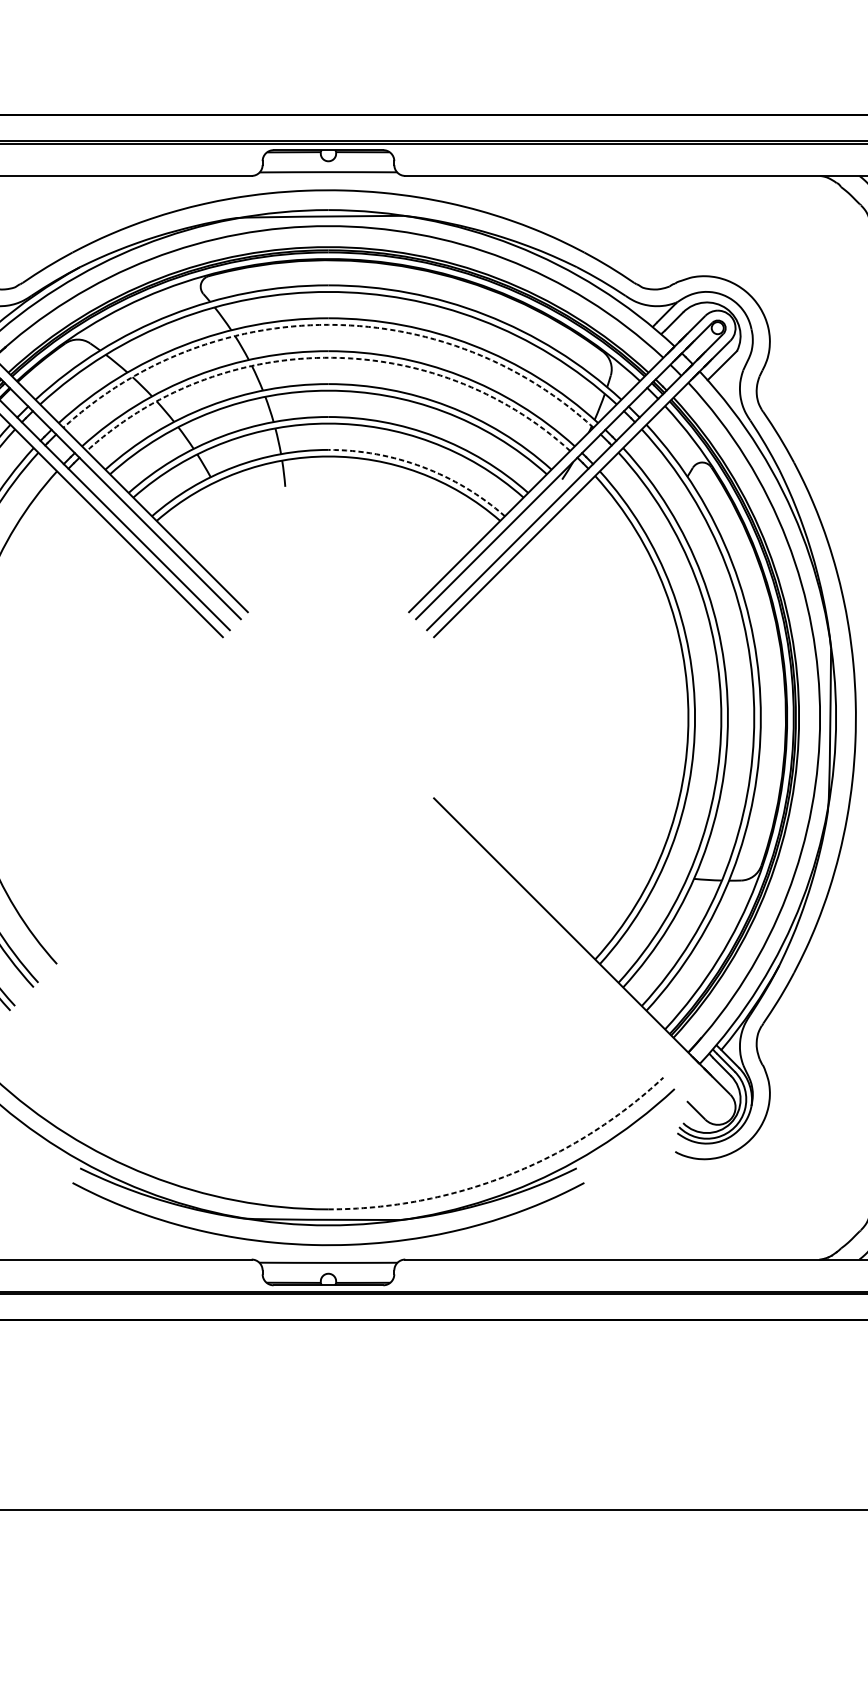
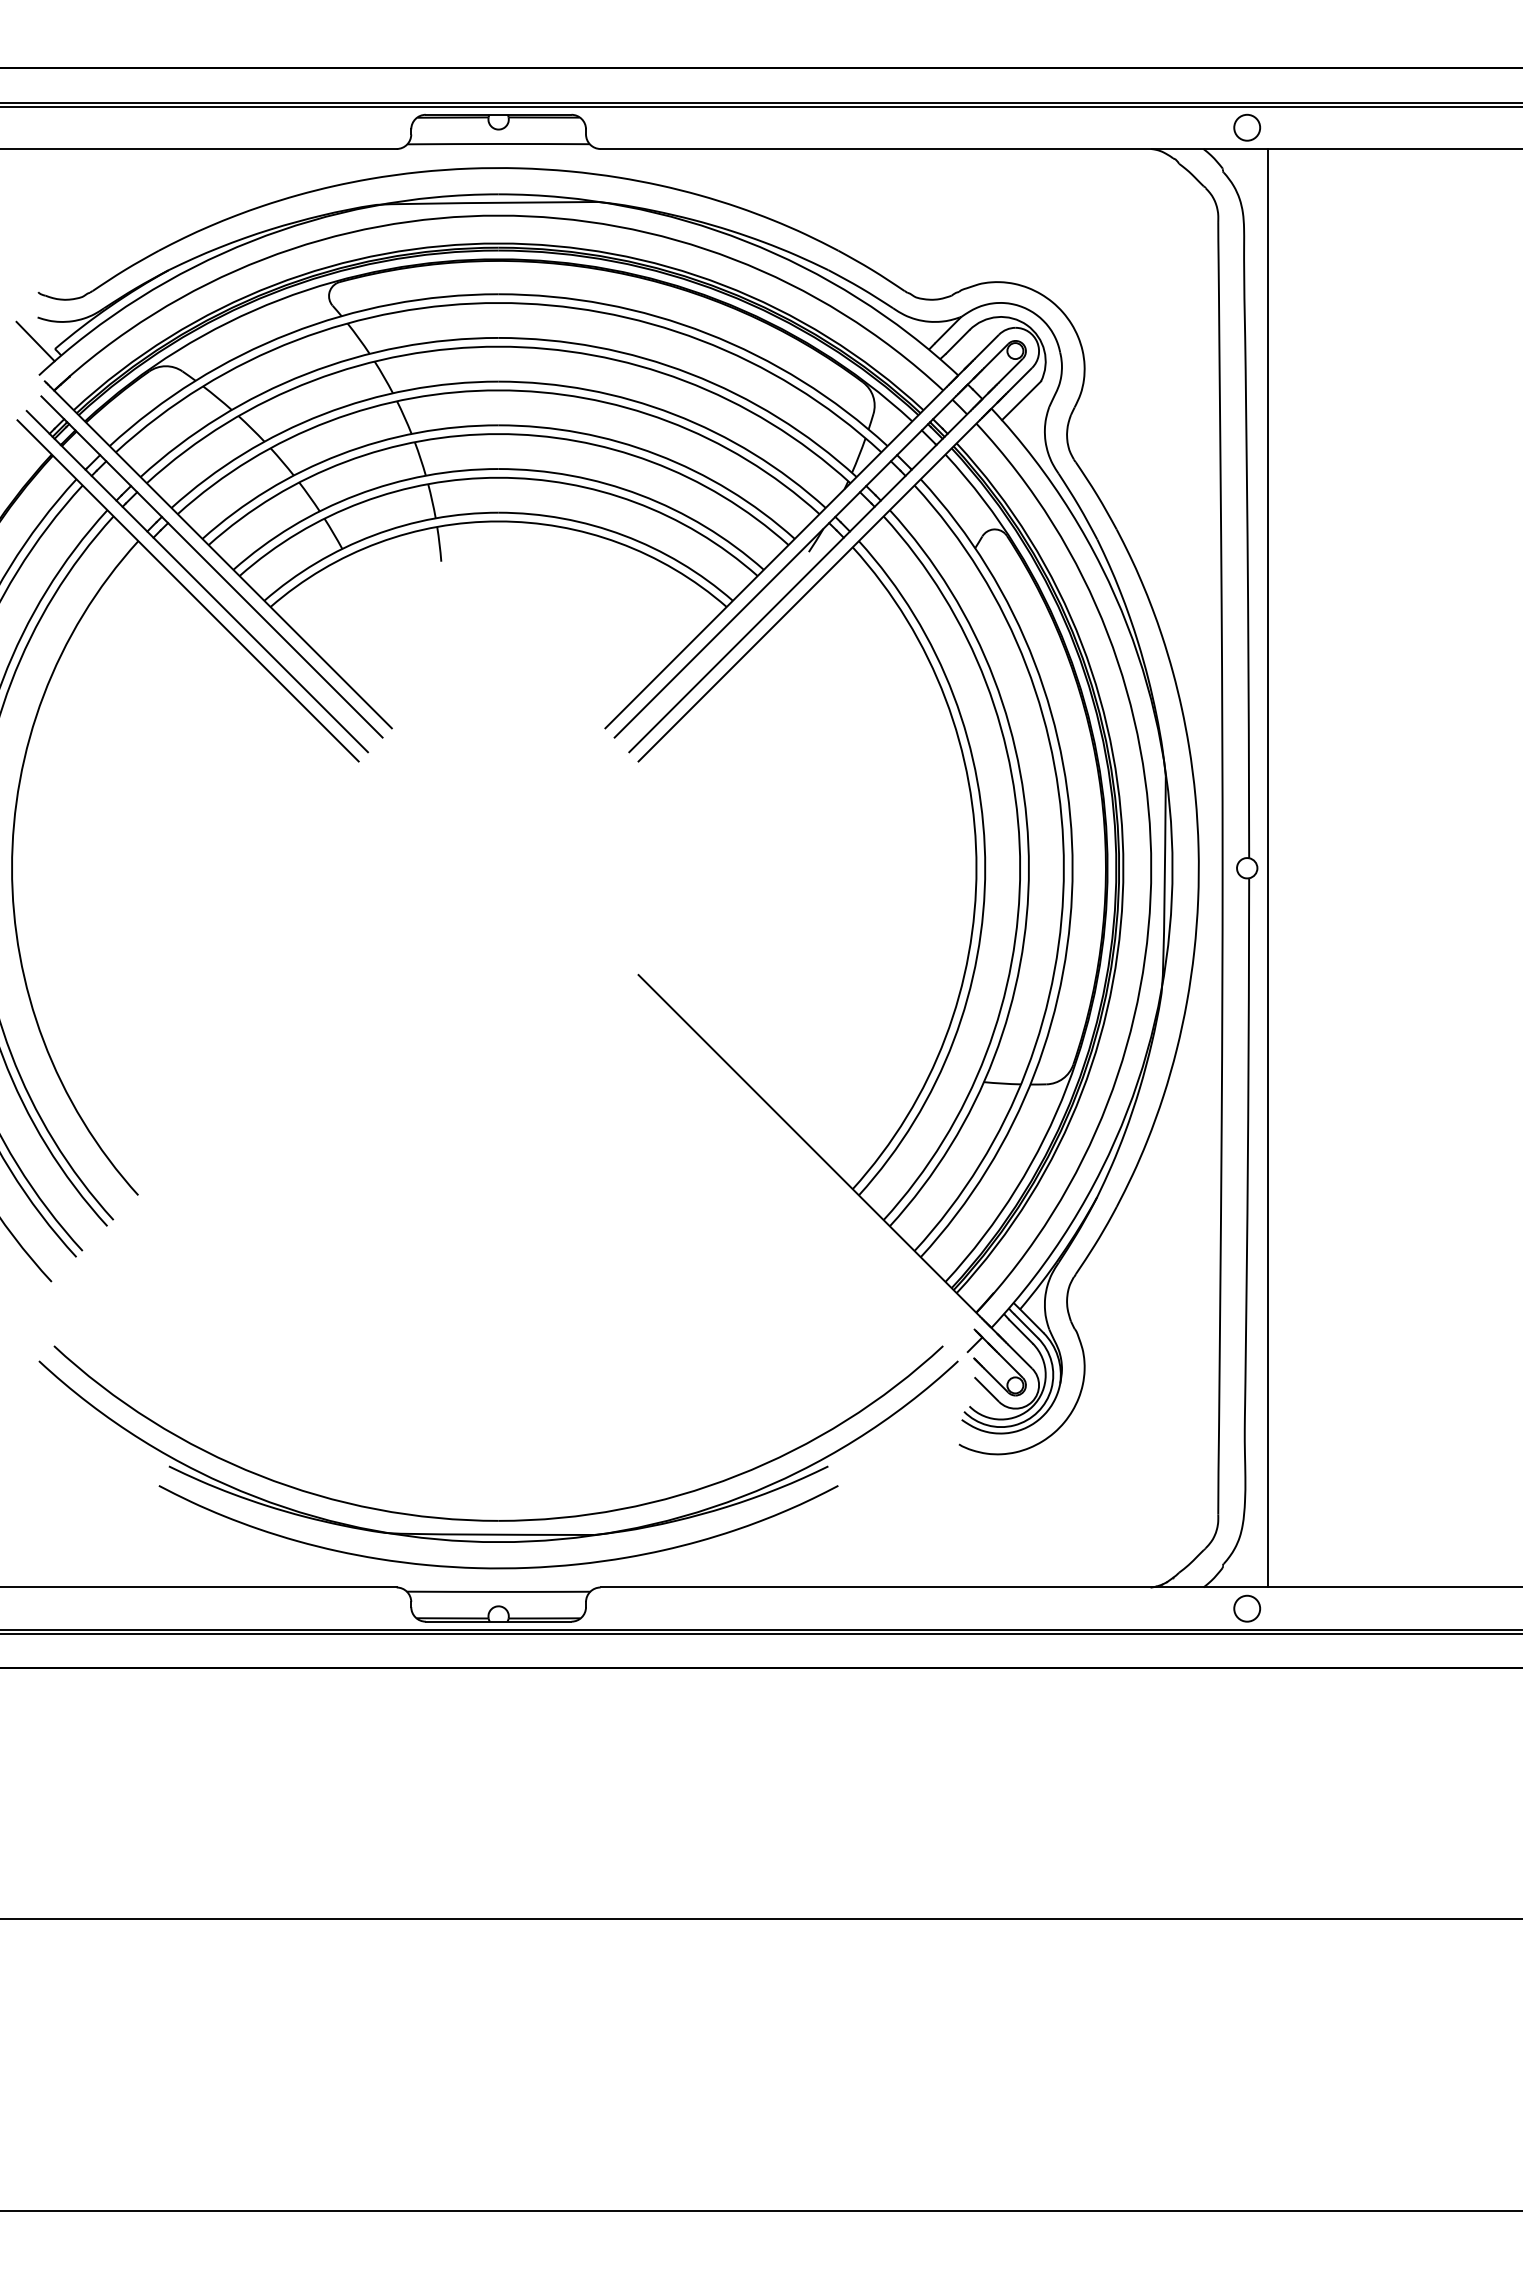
arc: (328, 324) -> (498, 346), dashed -> solid
arc: (328, 357) -> (498, 390), dashed -> solid
arc: (422, 467) -> (623, 535), dashed -> solid
part: (707, 1086) -> (1001, 1357), added
arc: (508, 1175) -> (737, 1475), dashed -> solid

